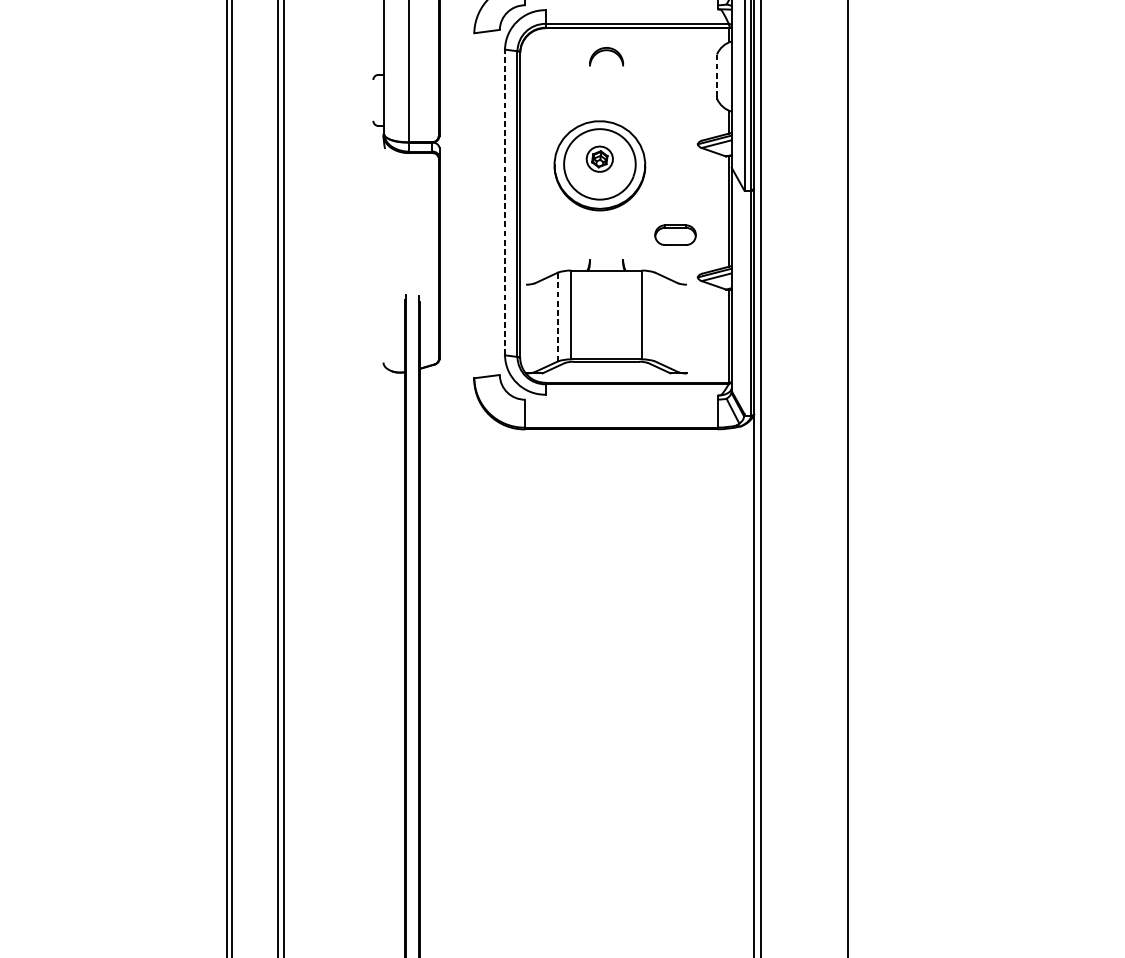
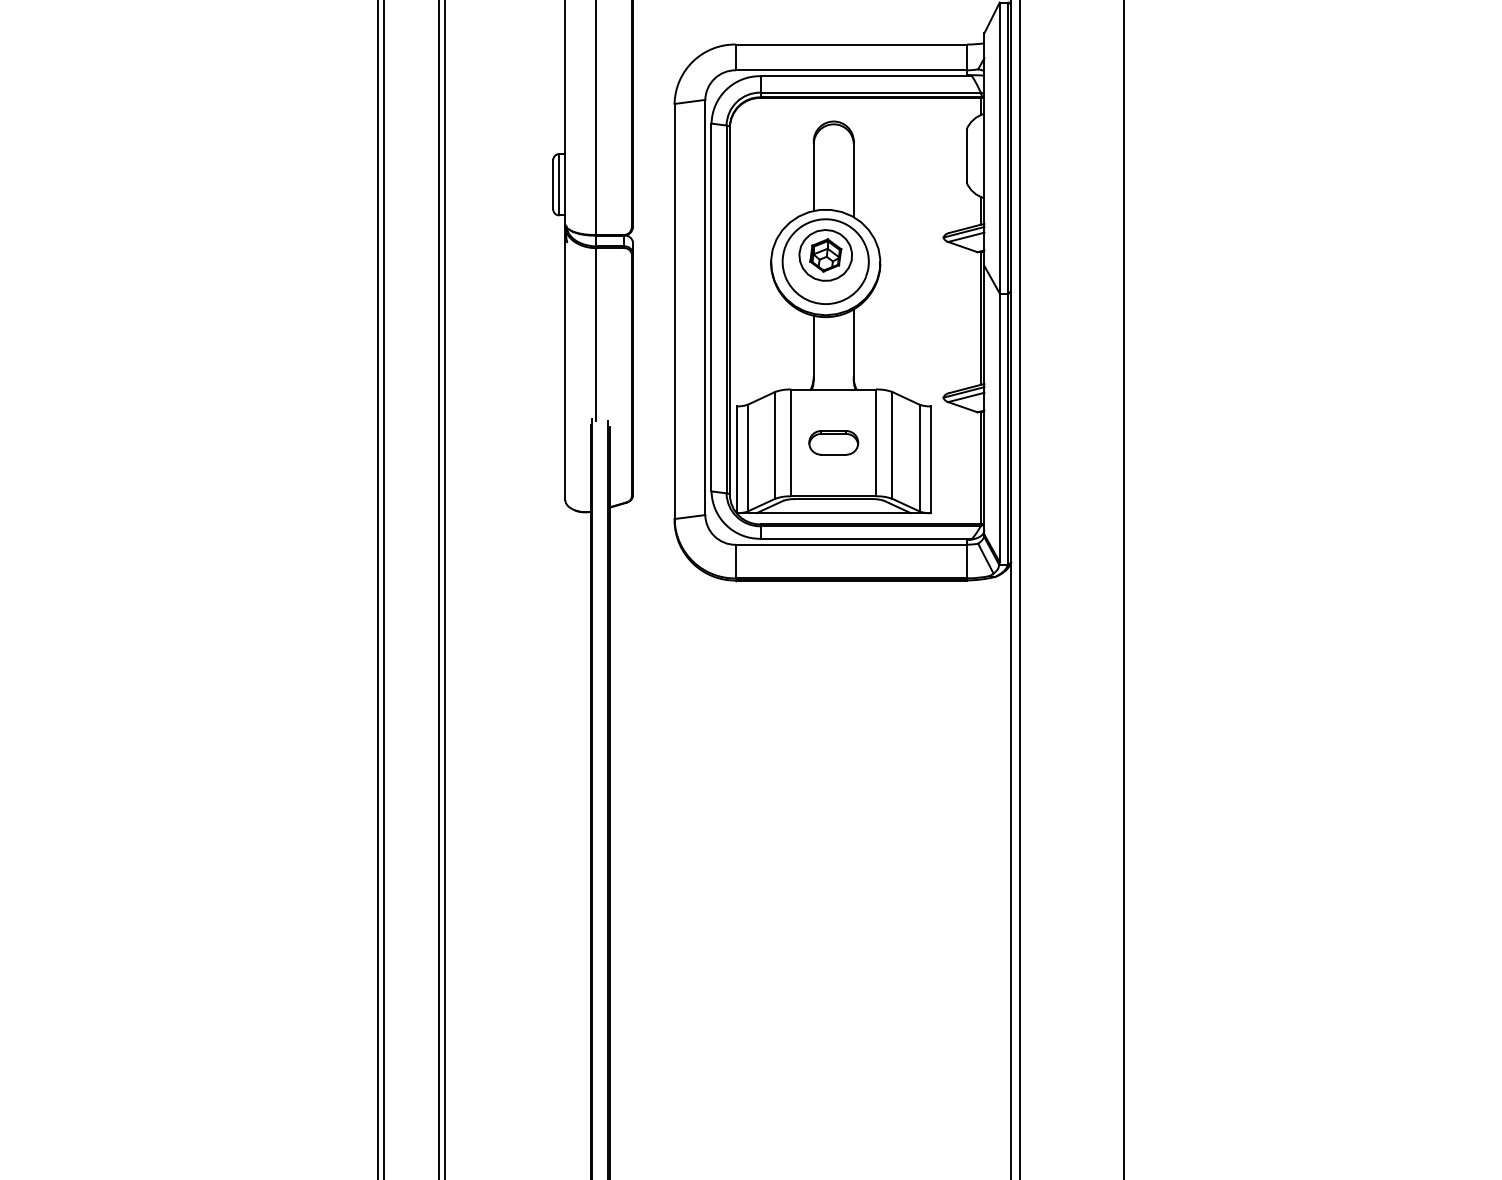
line: (621, 5) -> (851, 70), added
line: (633, 10) -> (866, 76), added
line: (716, 76) -> (966, 155), dashed -> solid
line: (589, 92) -> (813, 175), added
line: (622, 96) -> (853, 179), added
line: (373, 100) -> (553, 184), added
line: (378, 100) -> (559, 184), added
part: (599, 159) -> (825, 255), size x1.67
line: (499, 202) -> (705, 307), added
line: (504, 202) -> (711, 307), dashed -> solid
line: (474, 205) -> (674, 311), added
line: (409, 224) -> (596, 334), added
line: (622, 231) -> (853, 342), added
line: (589, 234) -> (813, 345), added
part: (675, 234) -> (833, 442), moved
line: (383, 249) -> (565, 363), added
line: (744, 302) -> (999, 427), added
line: (558, 316) -> (775, 444), dashed -> solid
line: (655, 316) -> (892, 444), added
line: (534, 327) -> (747, 457), added
line: (677, 327) -> (919, 457), added
line: (525, 328) -> (736, 459), added
line: (686, 328) -> (930, 459), added
line: (606, 373) -> (833, 513), added
line: (633, 394) -> (866, 538), added
line: (621, 399) -> (851, 544), added

